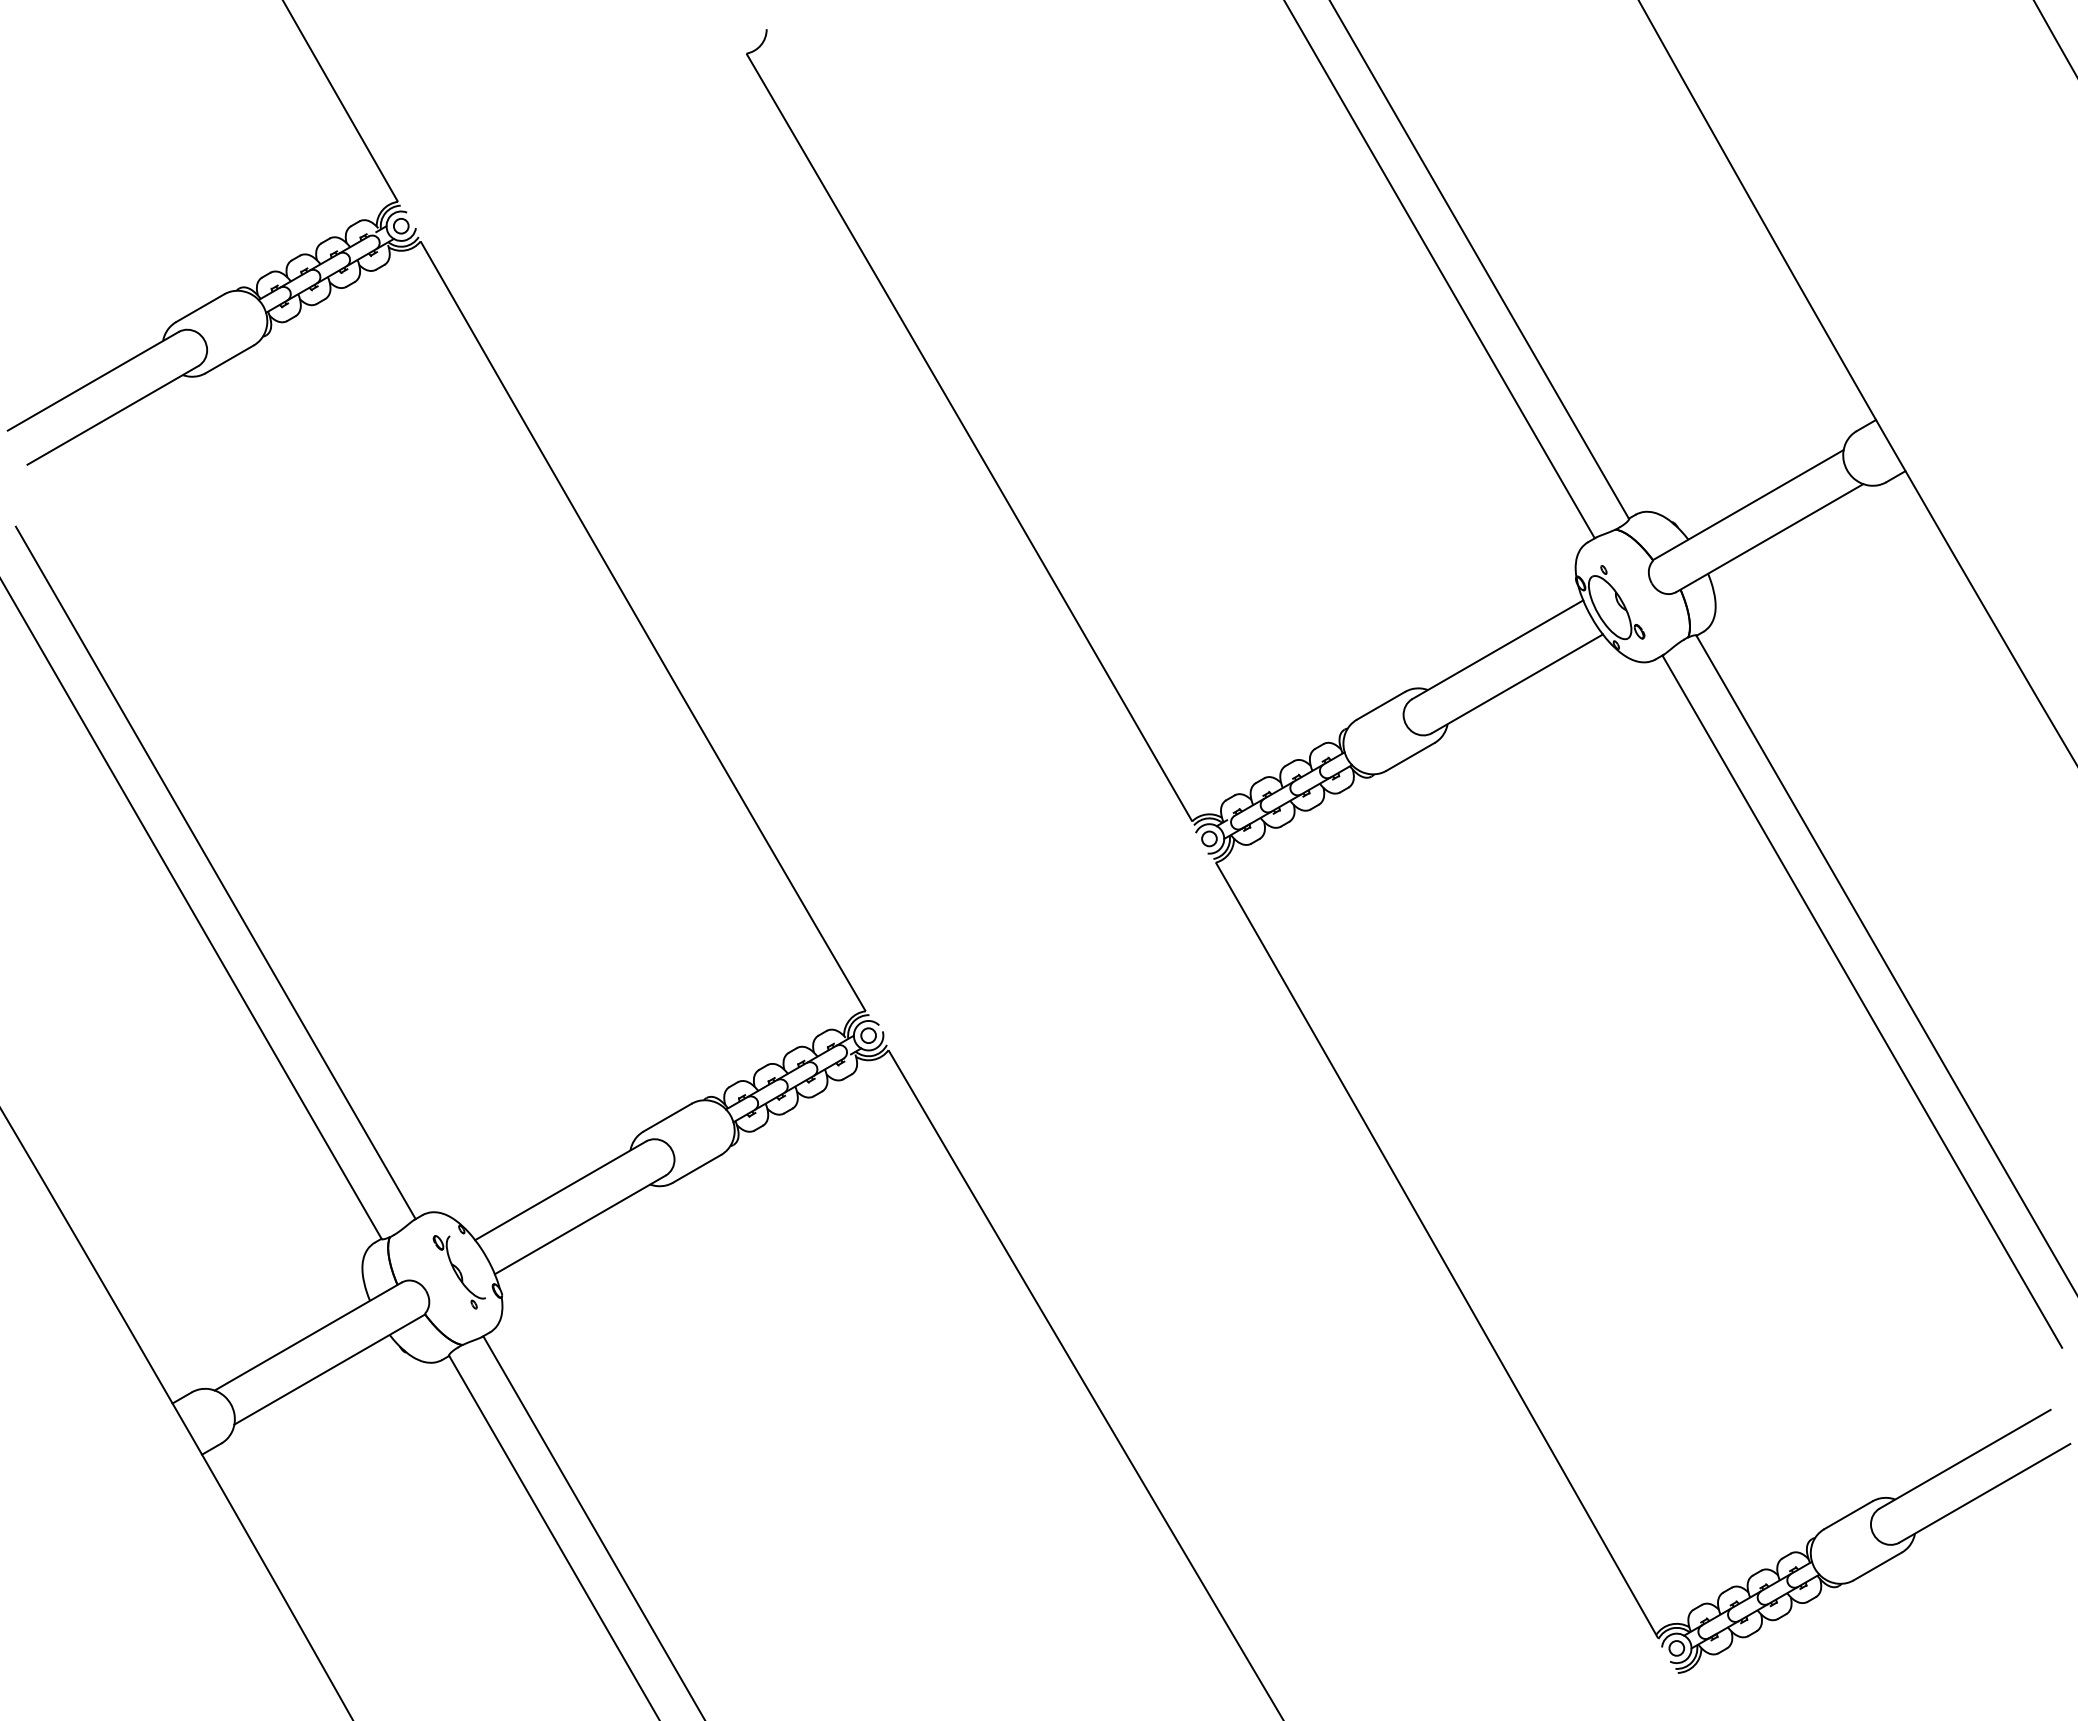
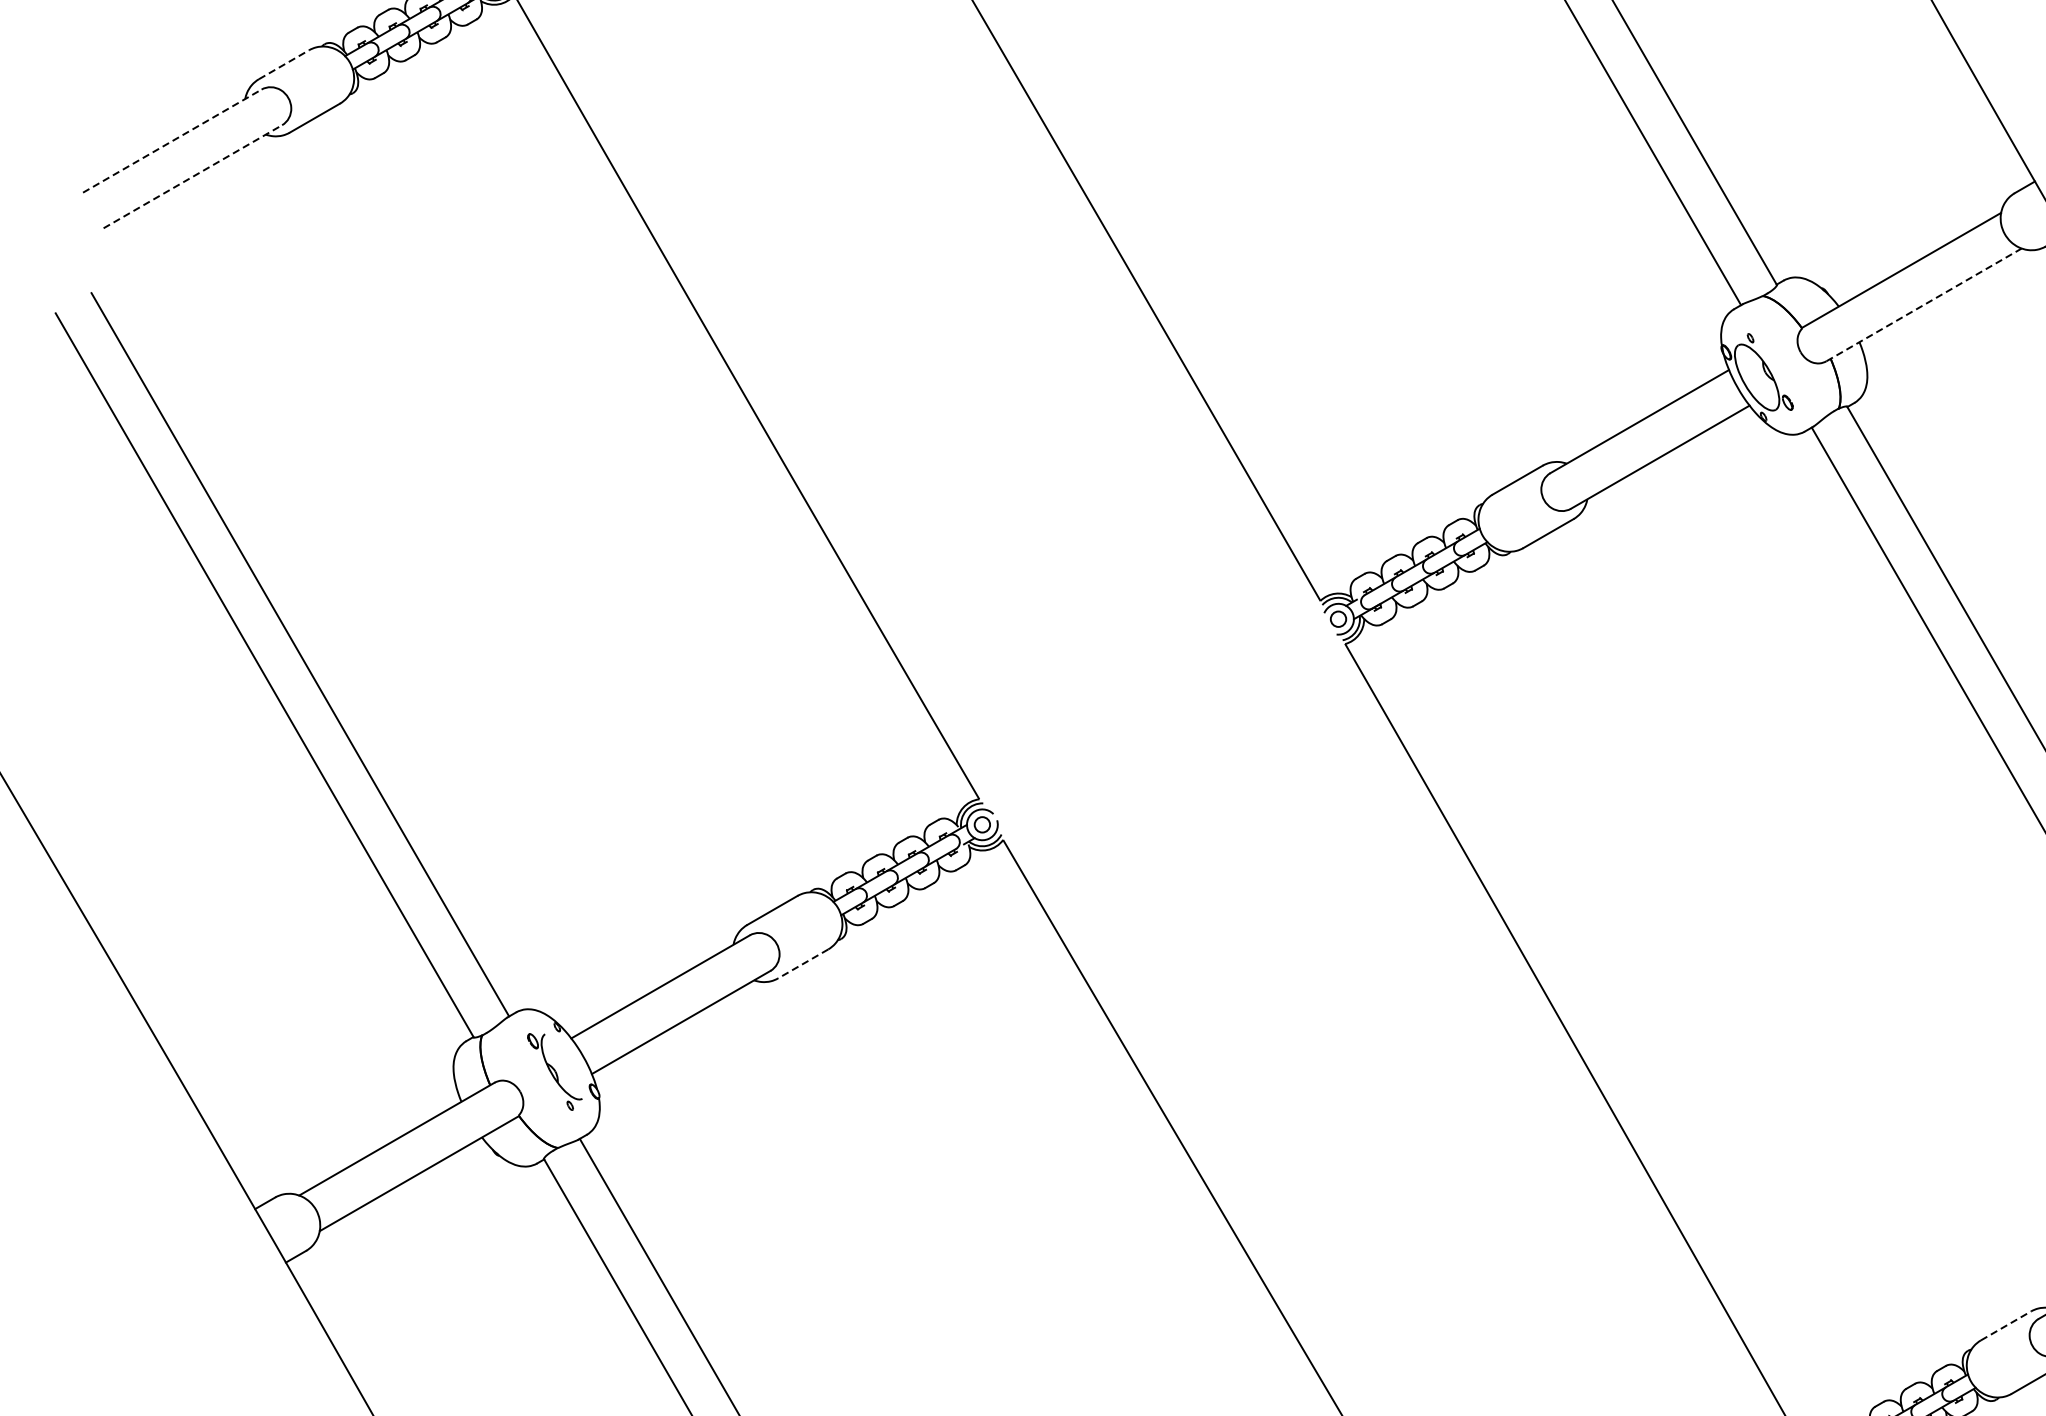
line: (200, 308) -> (284, 65), solid -> dashed
line: (93, 381) -> (172, 141), solid -> dashed
line: (112, 415) -> (192, 176), solid -> dashed
line: (1769, 538) -> (1923, 305), solid -> dashed
line: (697, 1168) -> (803, 963), solid -> dashed
line: (1848, 1515) -> (2006, 1326), solid -> dashed

